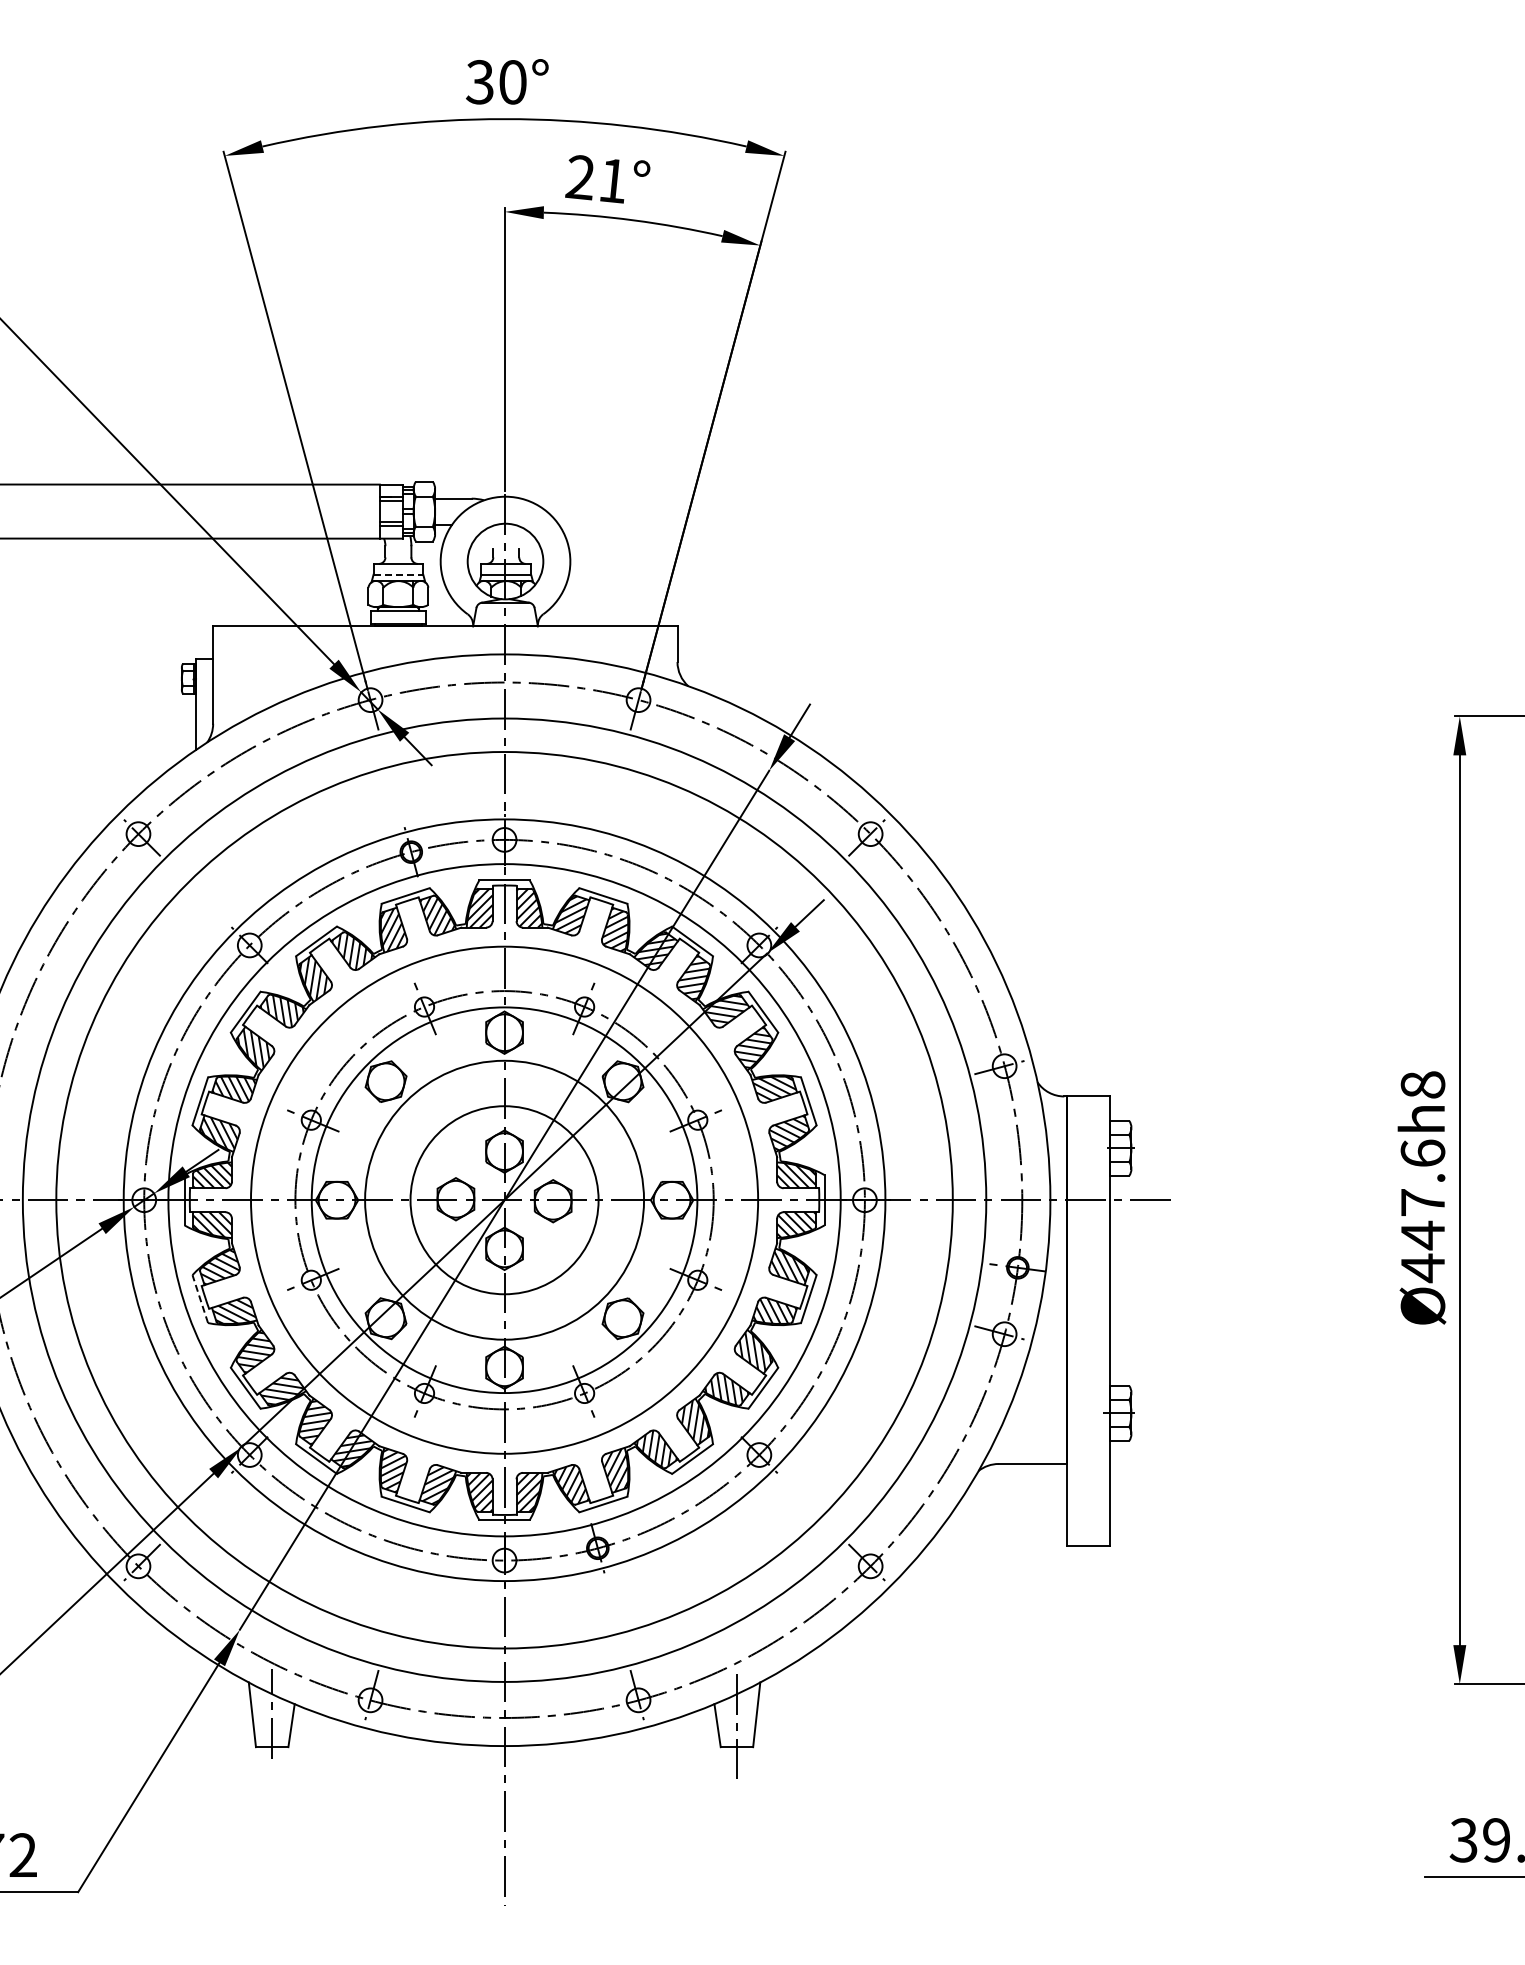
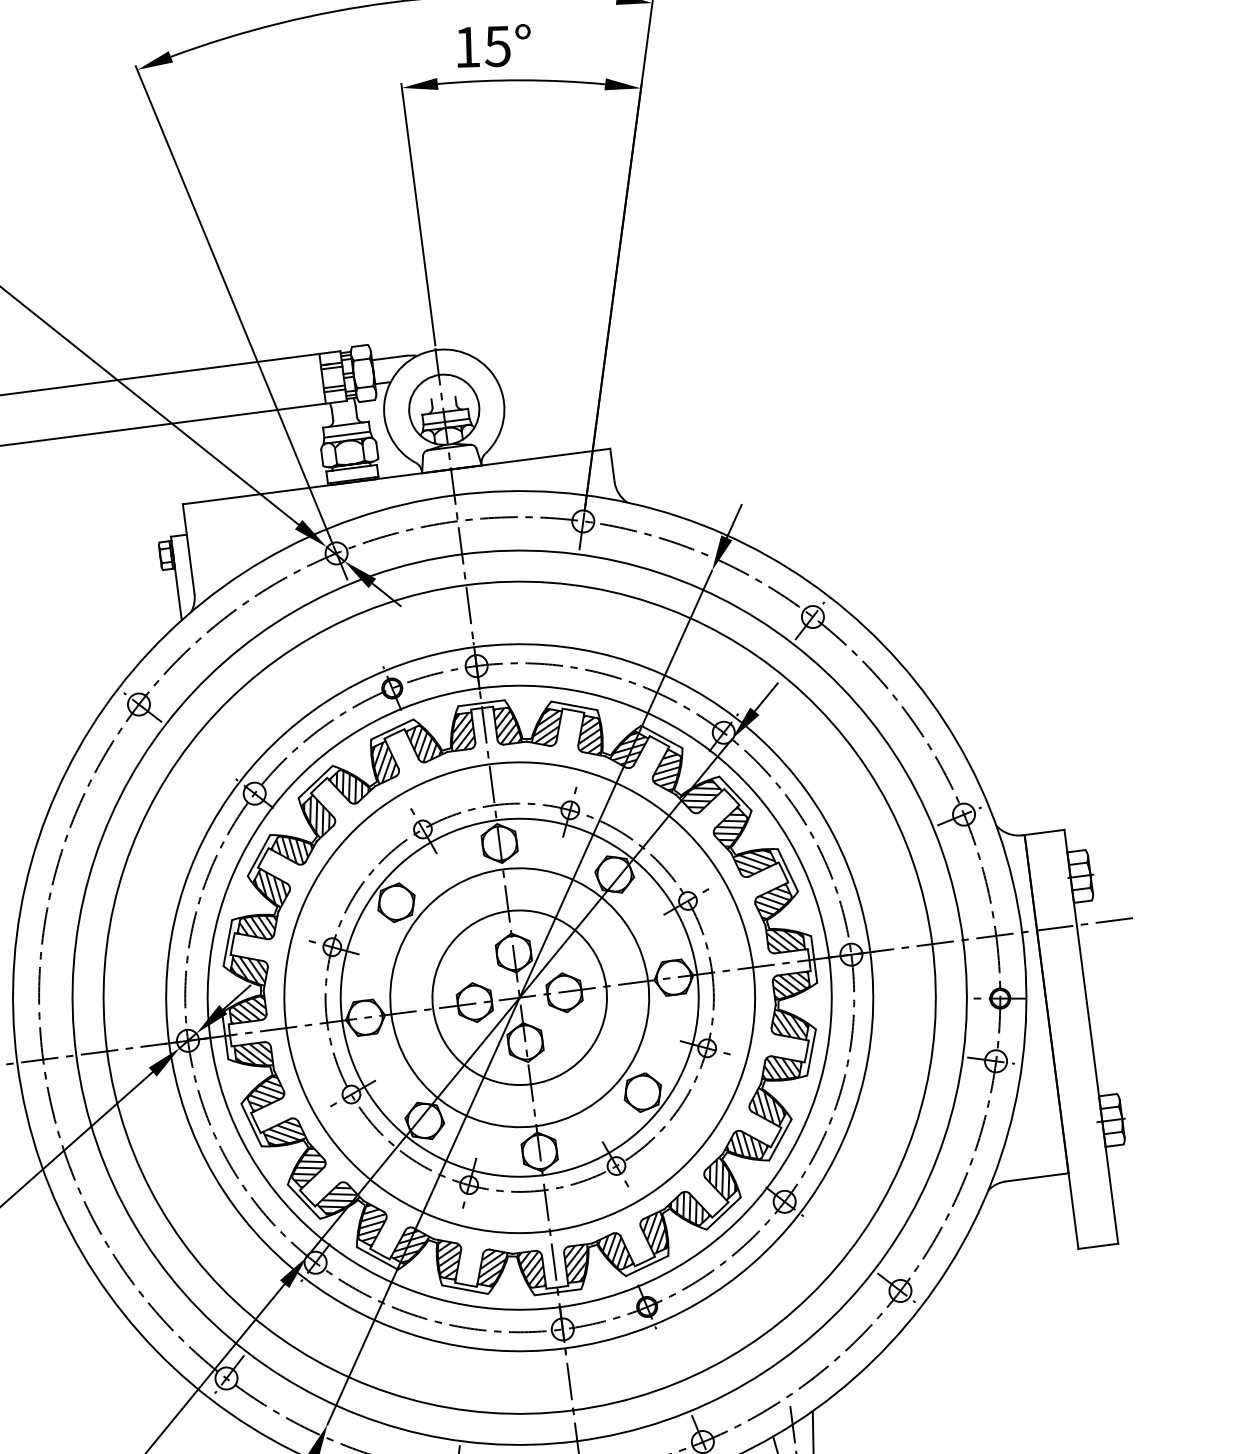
text: (595, 179) -> (481, 47), 21° -> 15°
line: (398, 574) -> (347, 434), dashed -> solid
line: (200, 1298) -> (251, 1124), dashed -> solid

